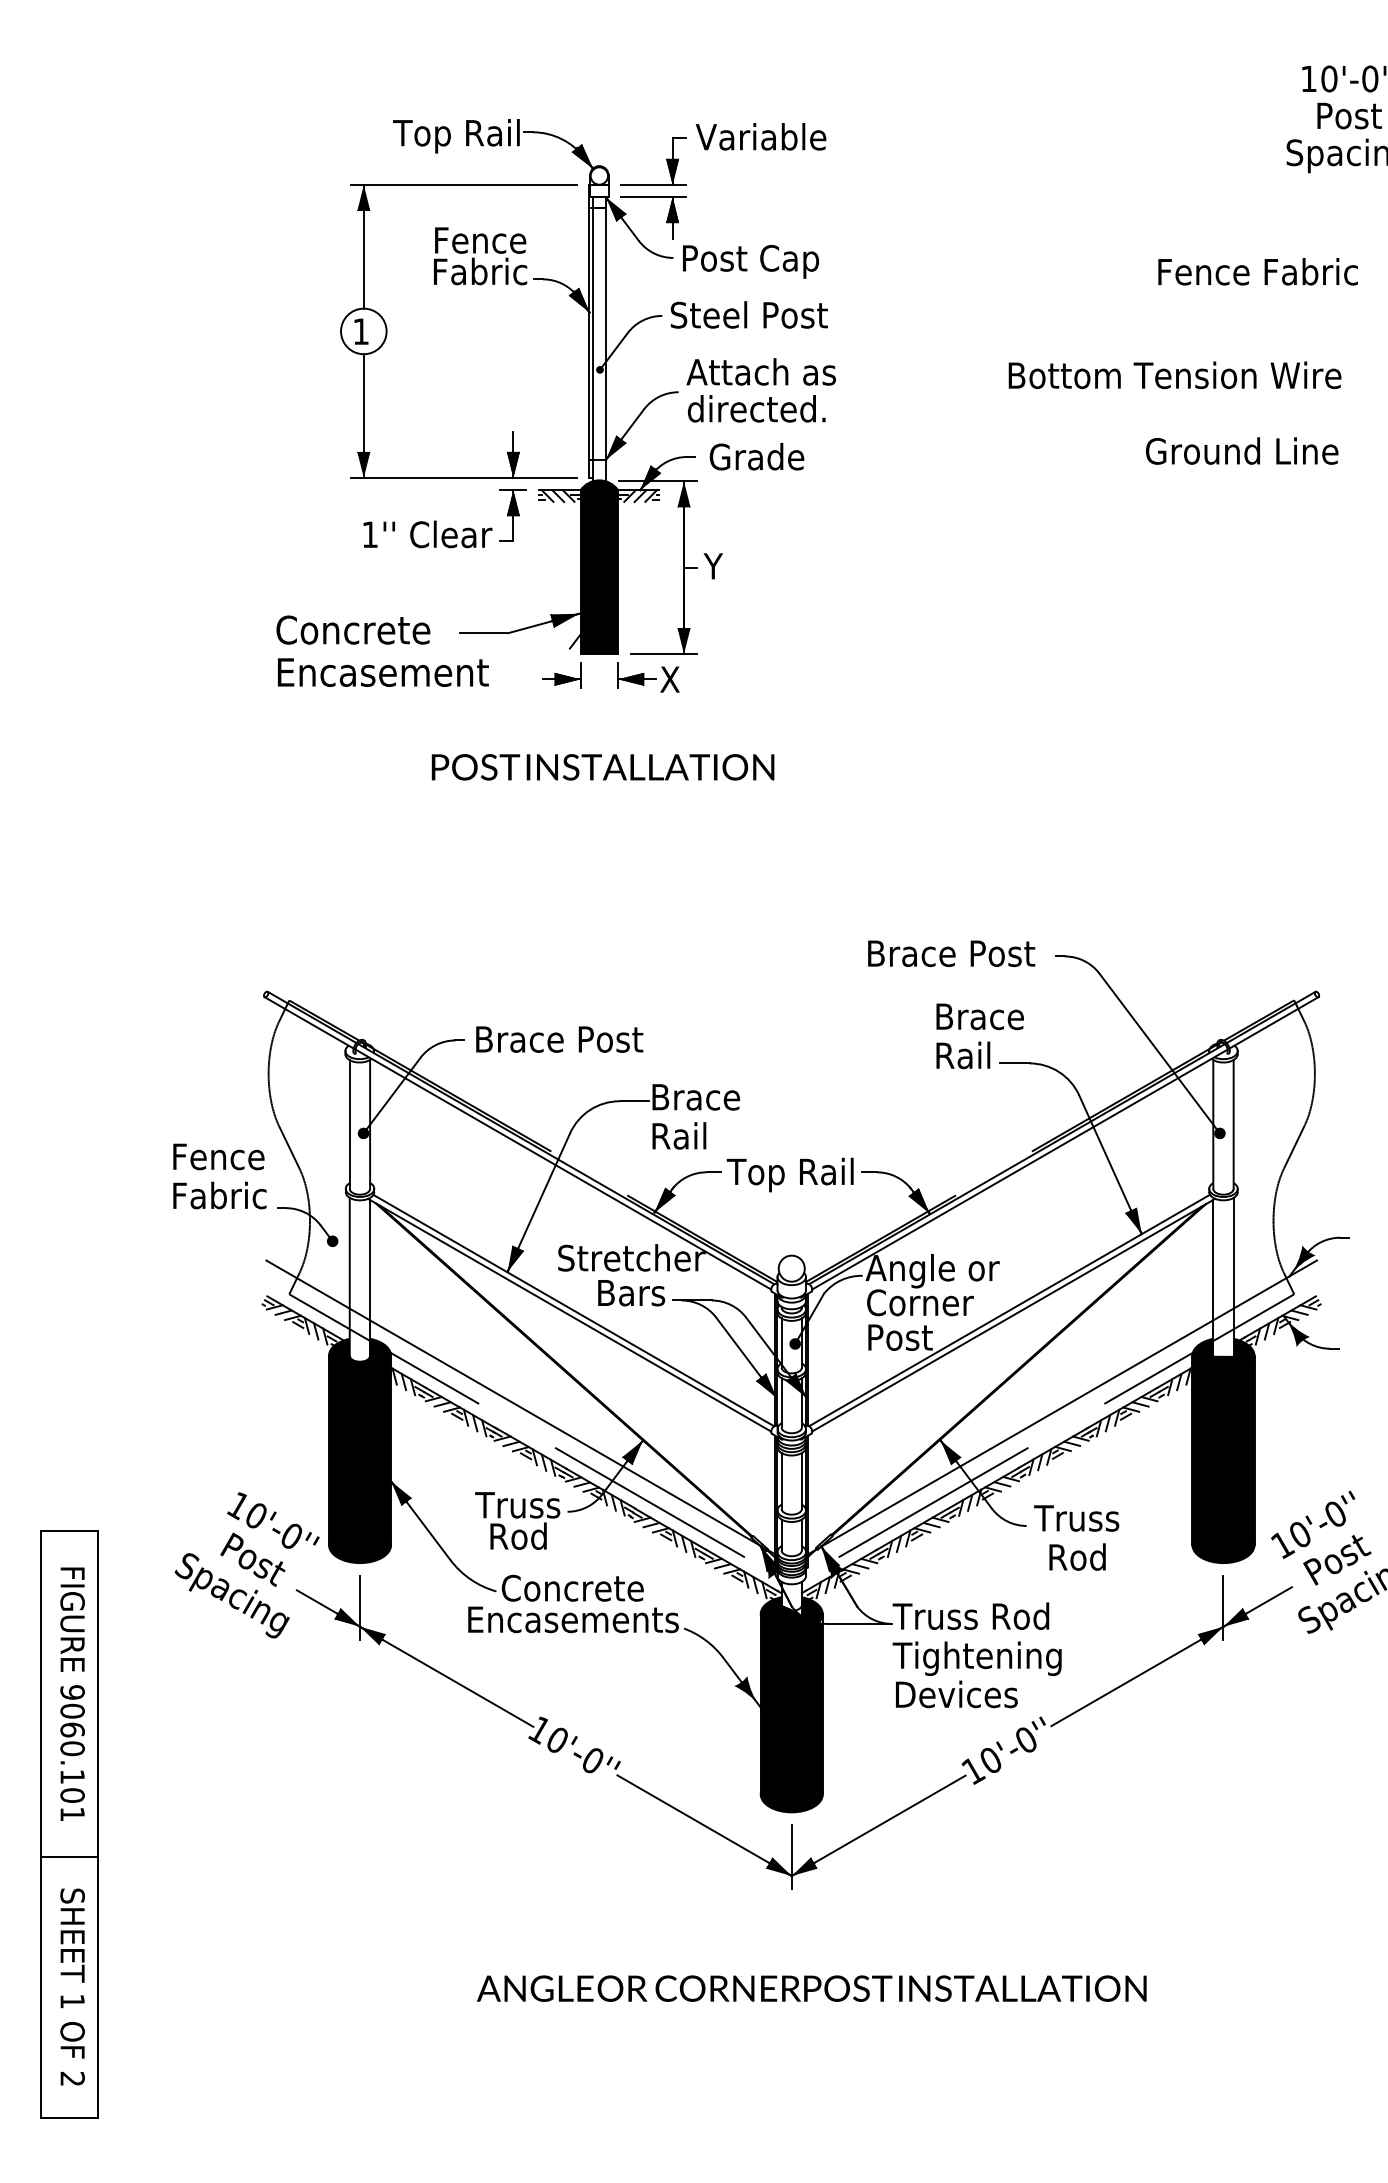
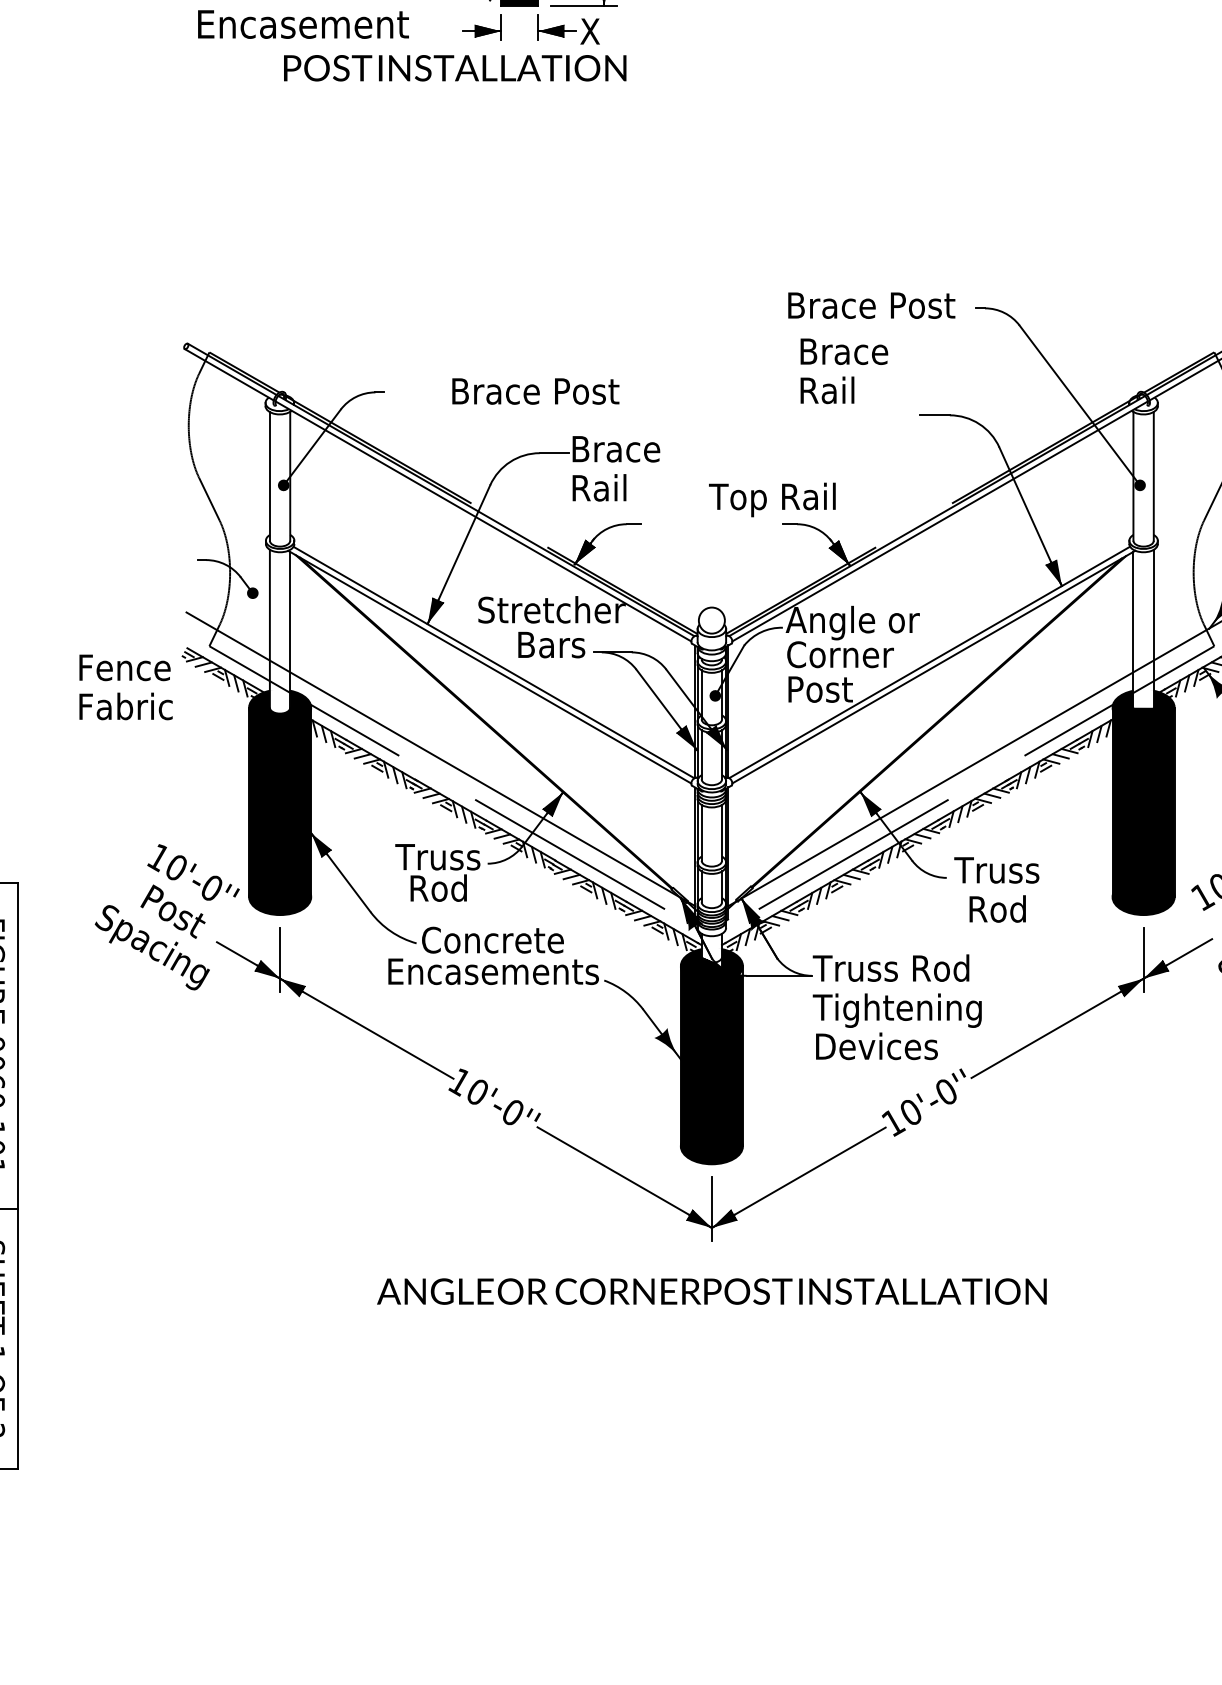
text: (602, 767) -> (454, 68), moved
text: (979, 1036) -> (843, 371), moved
text: (559, 1039) -> (535, 391), moved
text: (789, 1174) -> (771, 499), moved
text: (219, 1176) -> (125, 687), moved
text: (811, 1988) -> (711, 1291), moved

